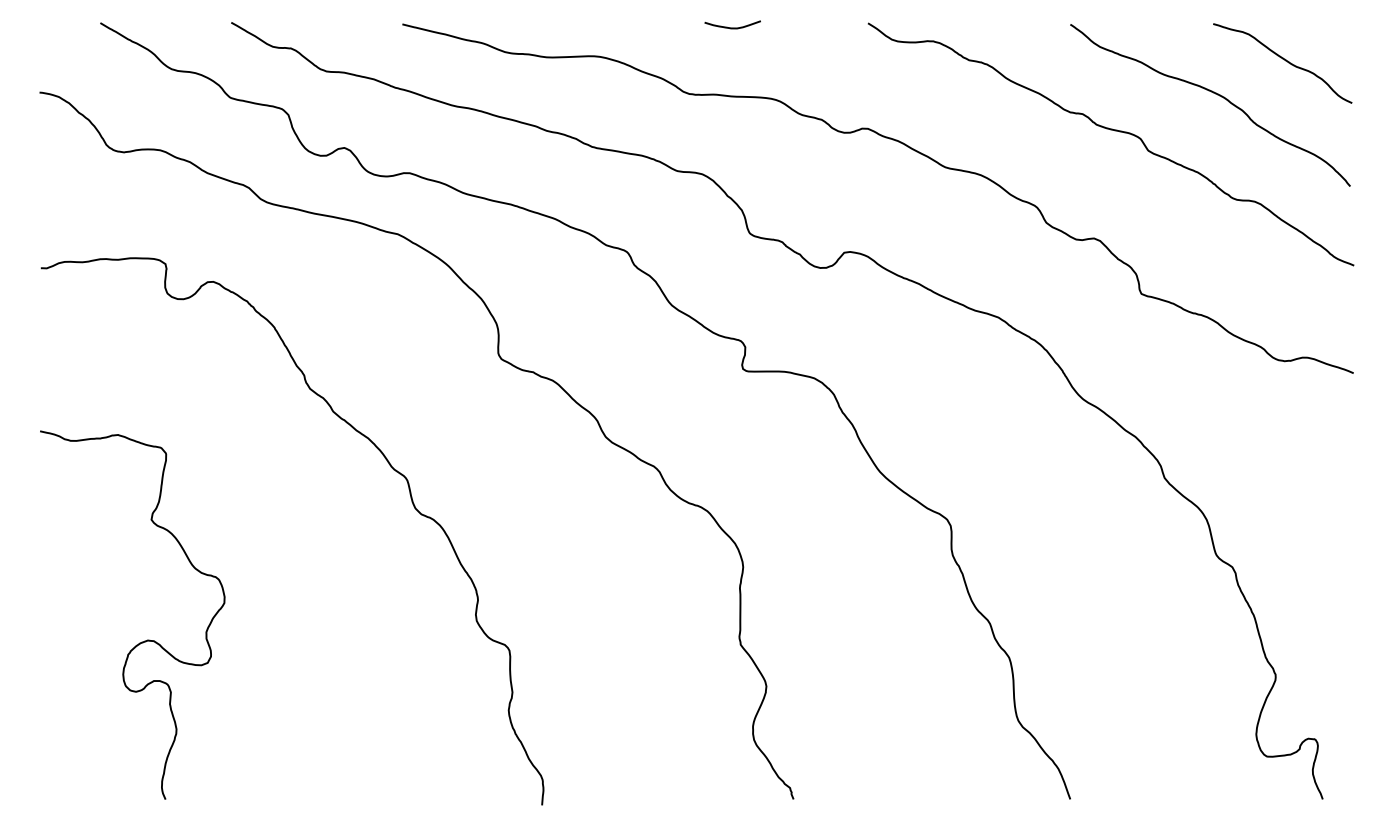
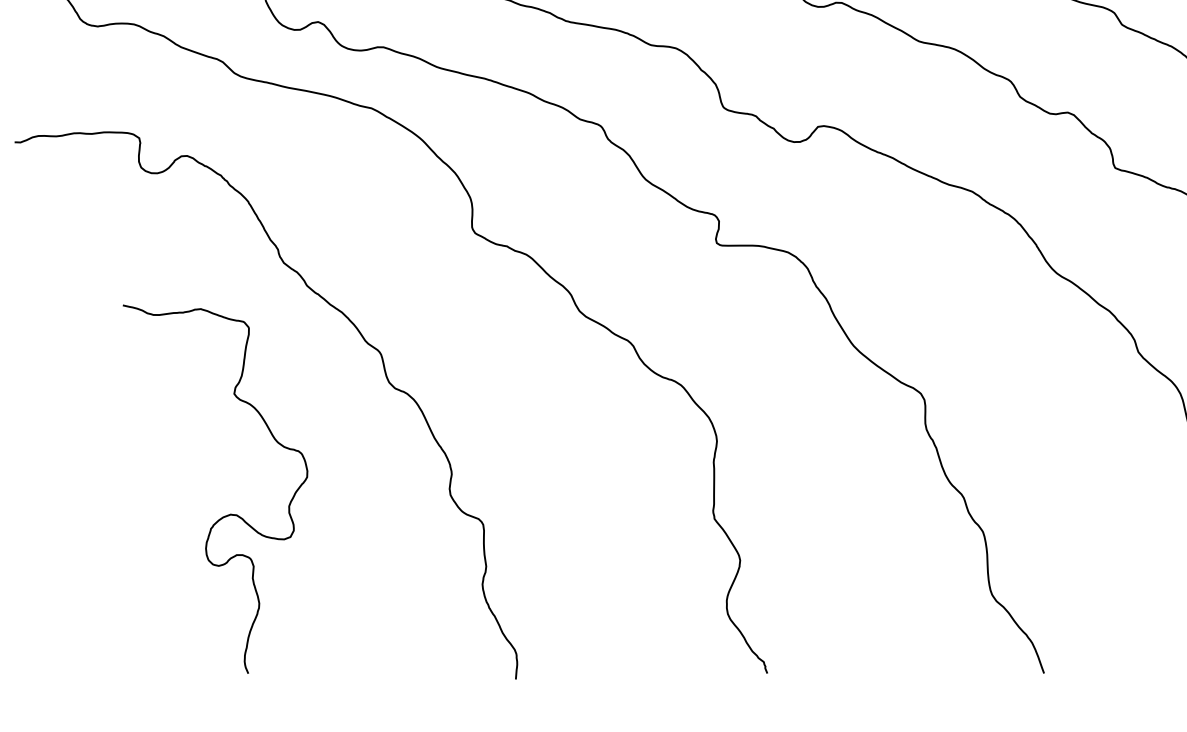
curve: (141, 641) -> (224, 515), moved

